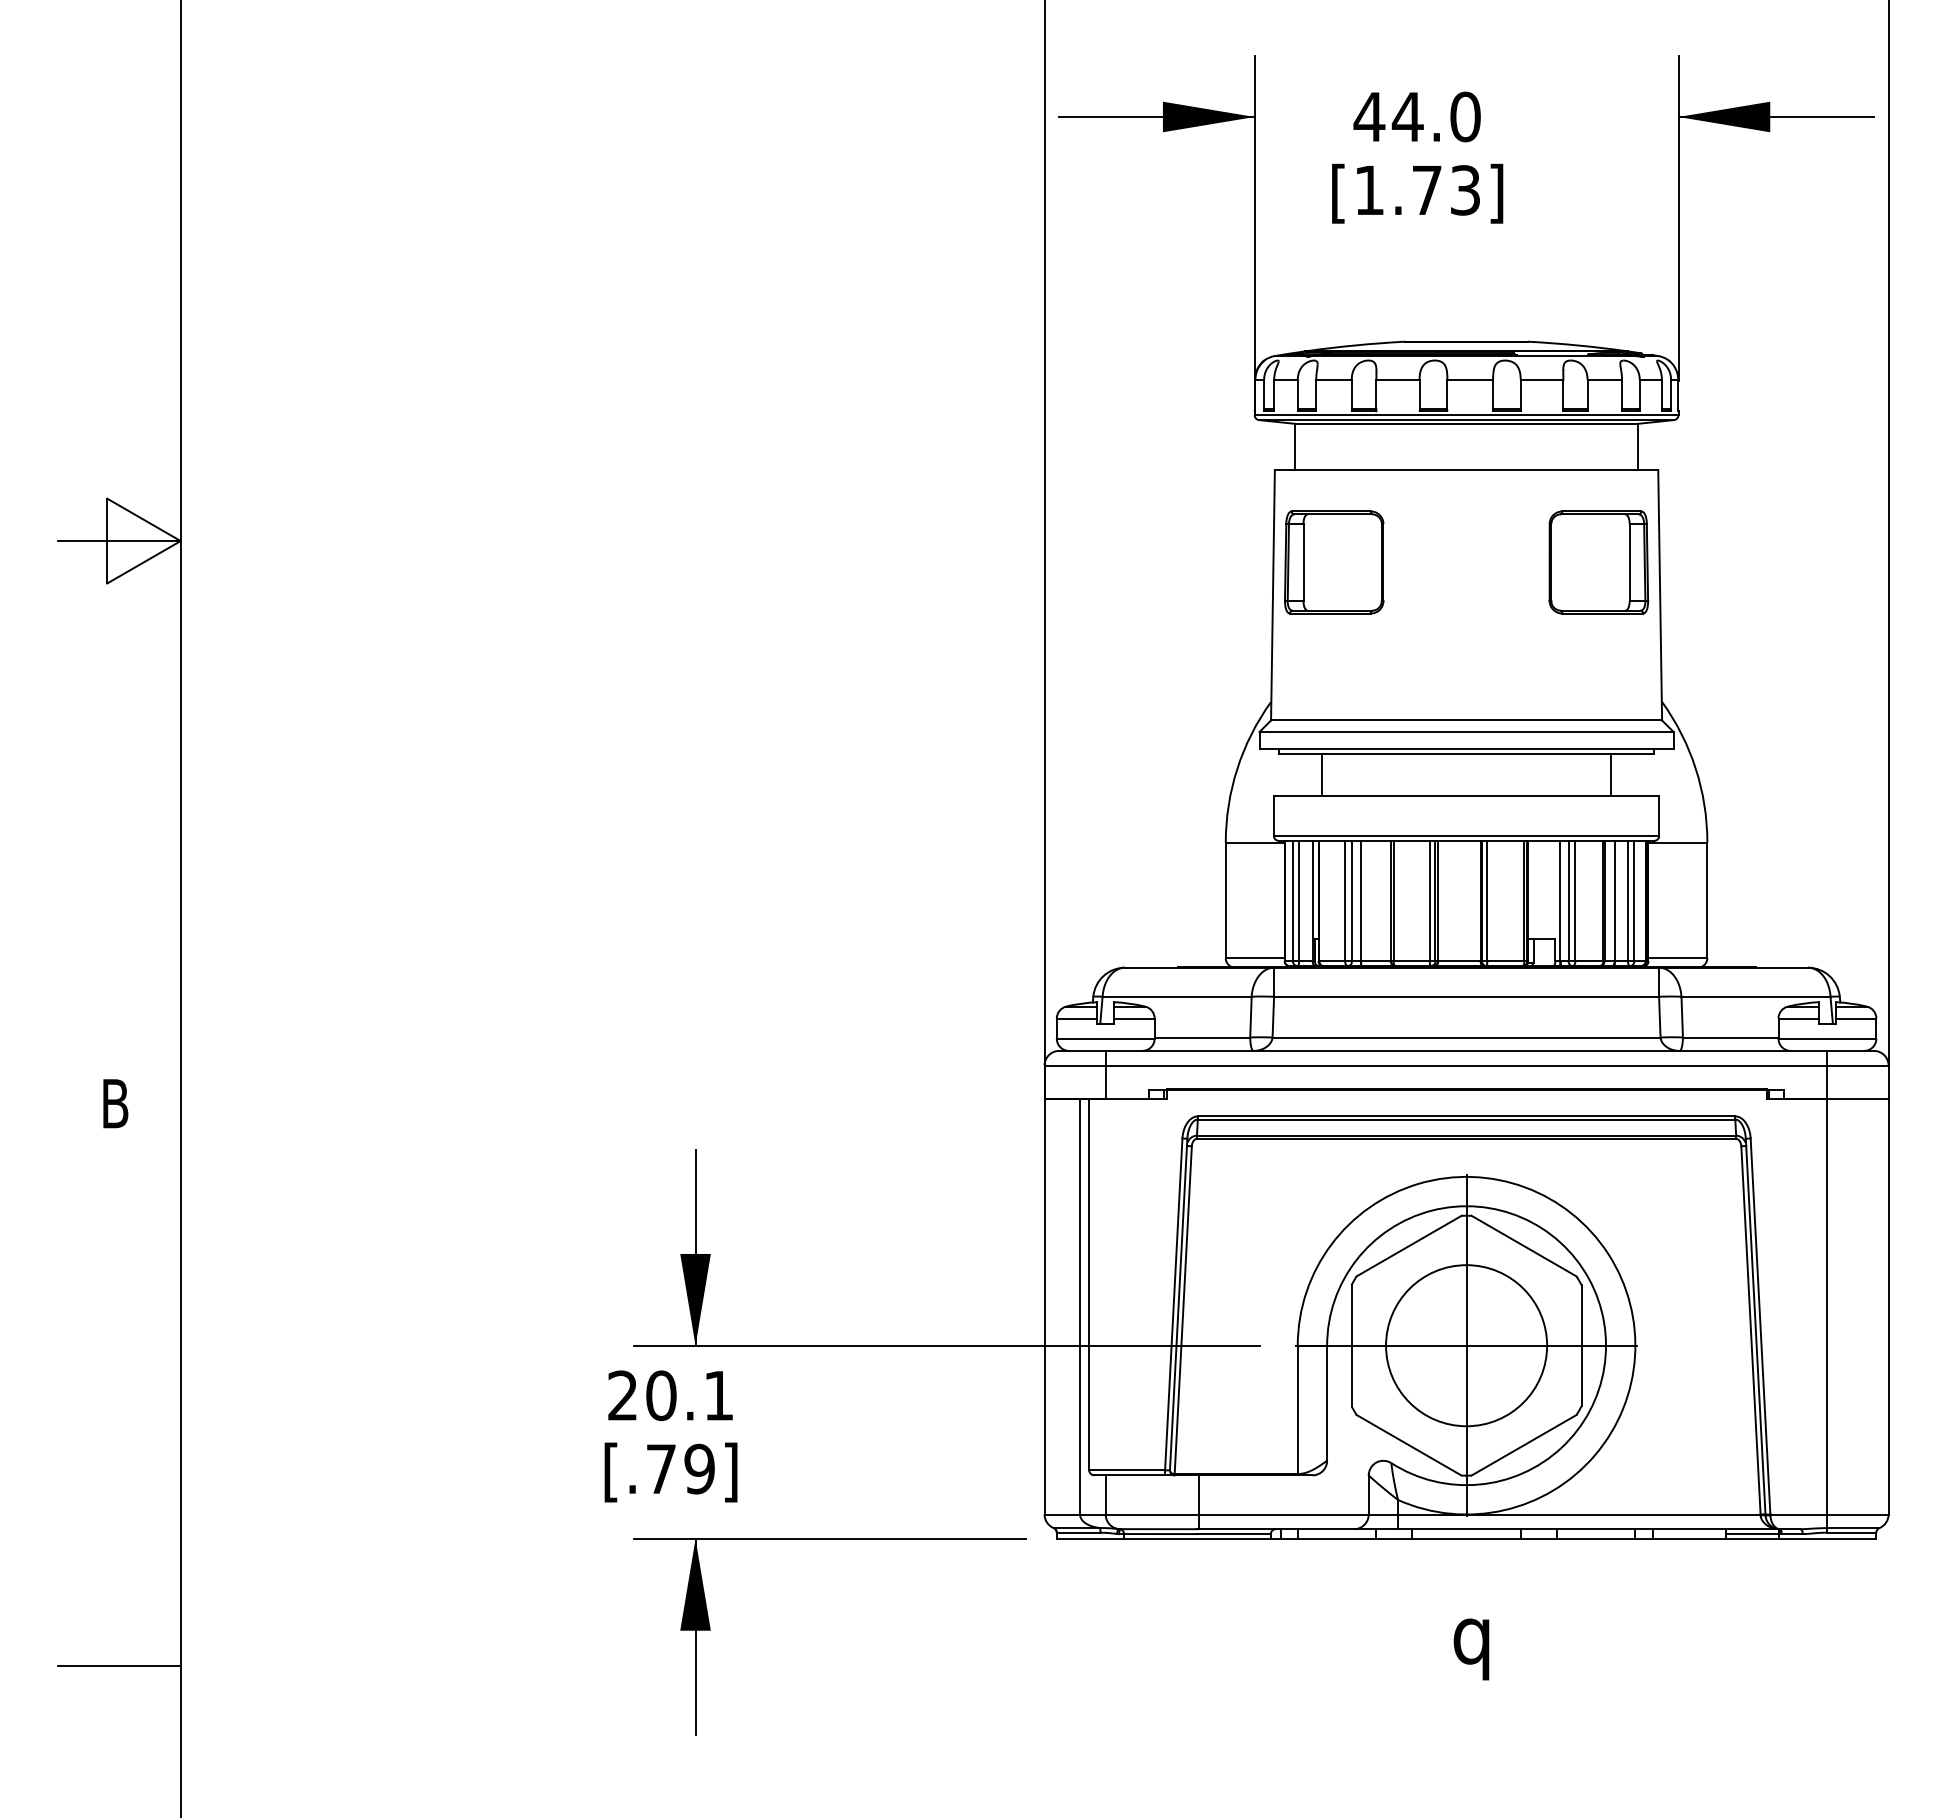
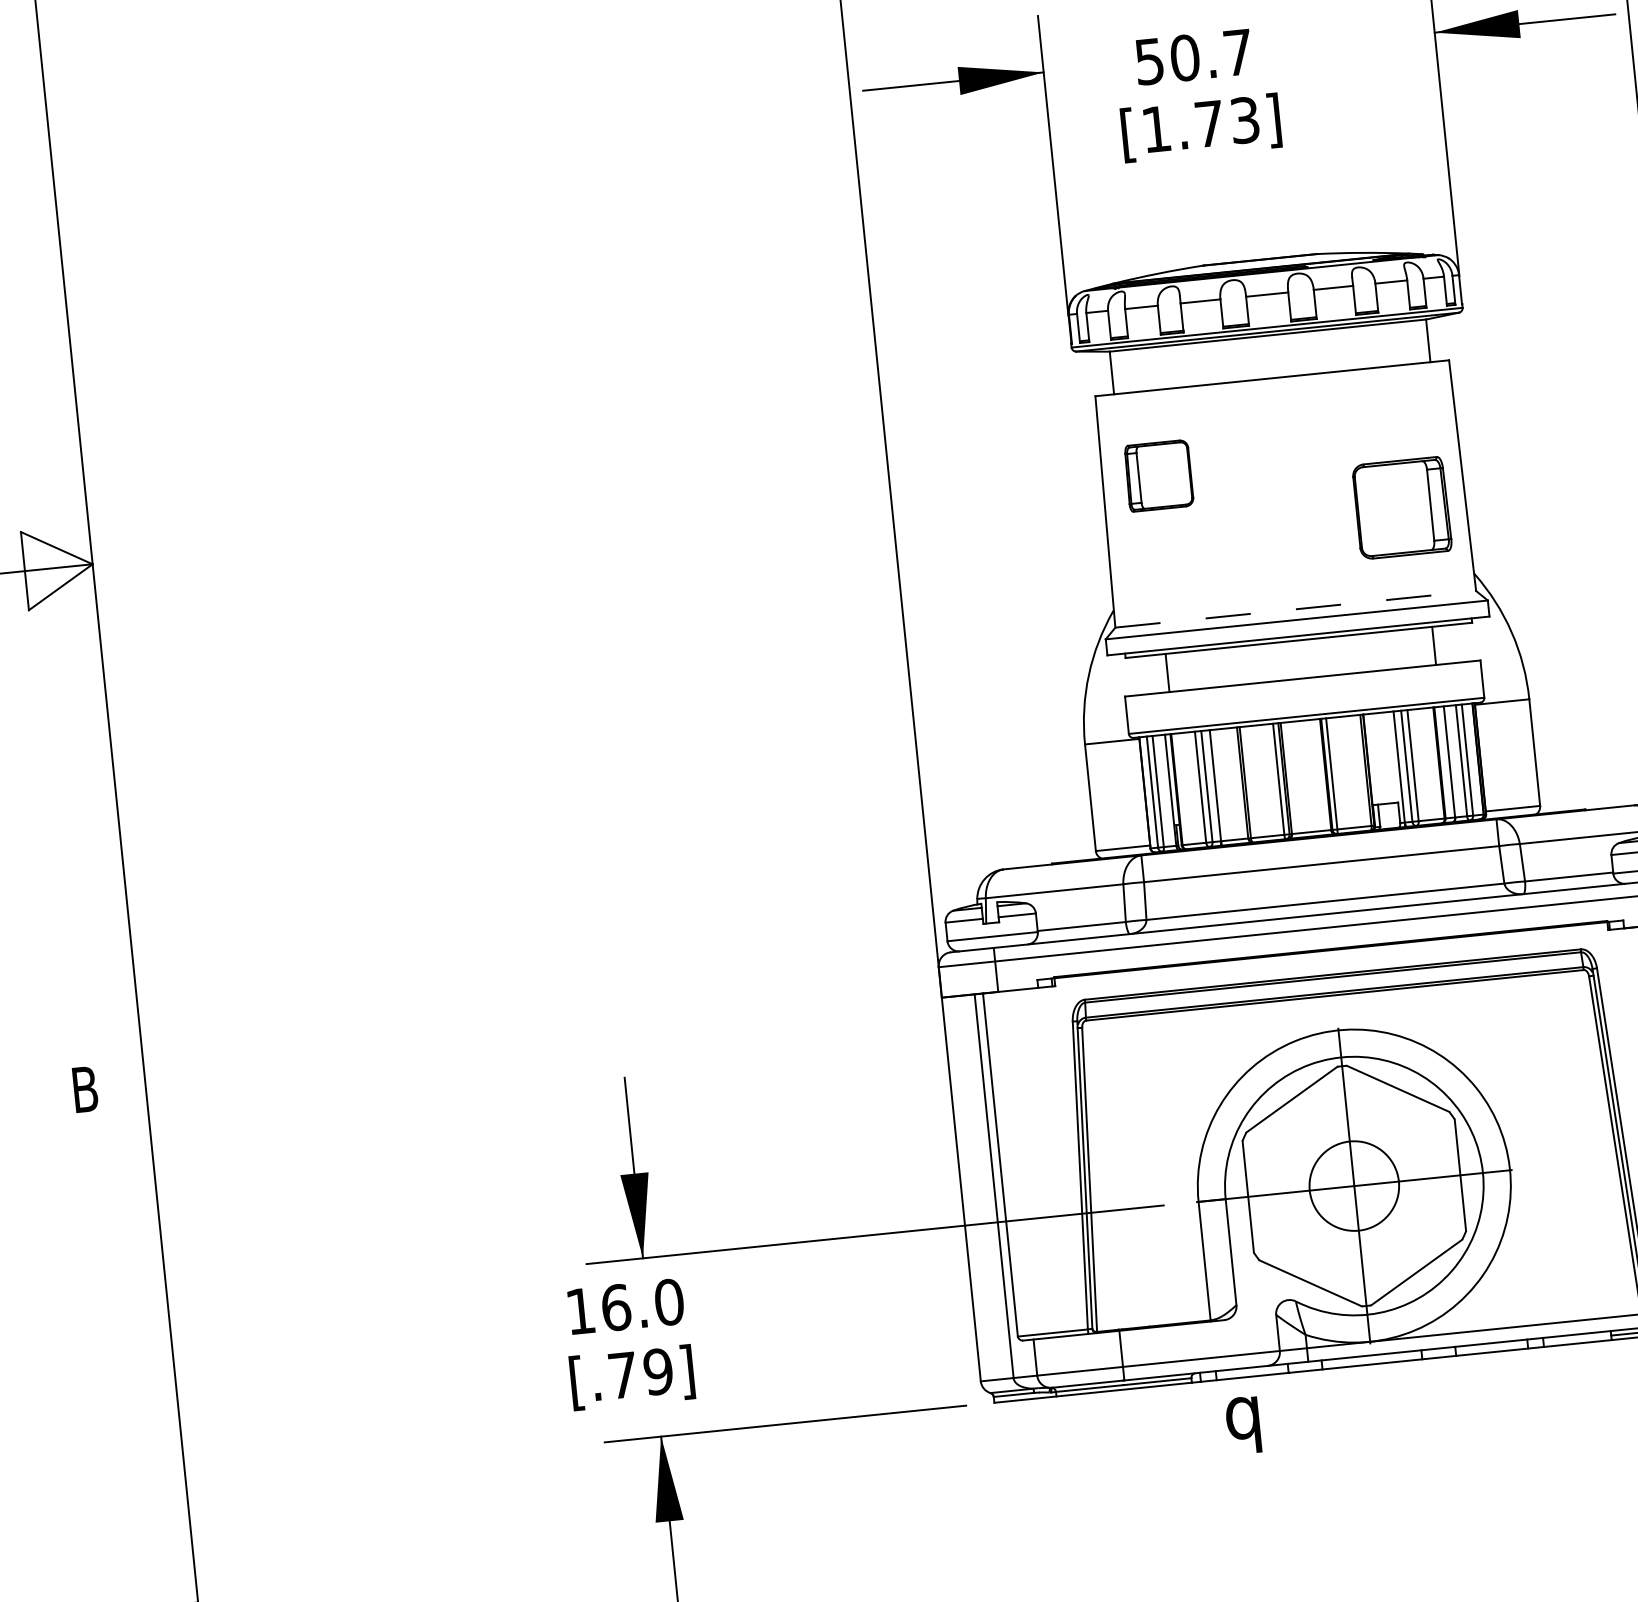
text: (1416, 116) -> (1192, 56), 44.0 -> 50.7
part: (1334, 562) -> (1159, 475), size x0.7
part: (1598, 562) -> (1401, 508), moved
line: (1466, 720) -> (1295, 609), solid -> dashed
circle: (1466, 1345) -> (1354, 1185), size x0.6
text: (671, 1395) -> (625, 1306), 20.1 -> 16.0
text: (1471, 1649) -> (1243, 1425), moved

